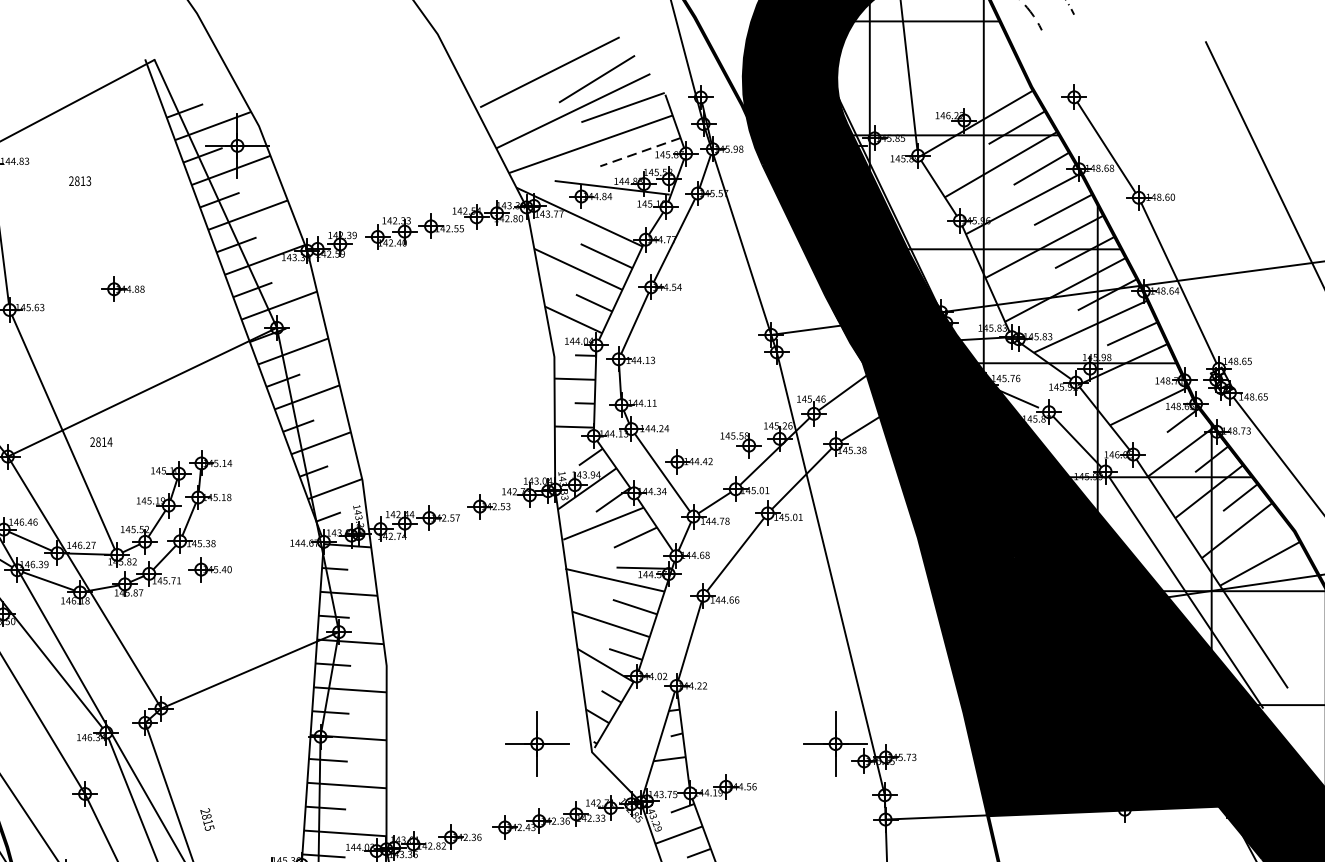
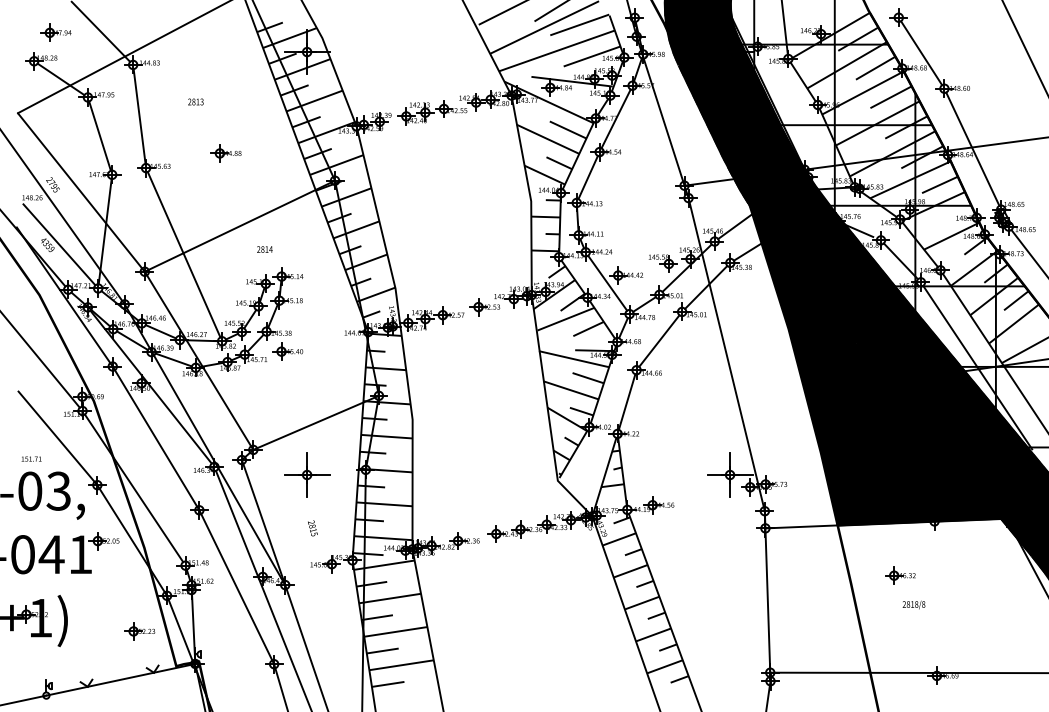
line: (639, 152) -> (591, 56), dashed -> solid
text: (79, 180) -> (195, 101), moved
text: (100, 442) -> (264, 249), moved
part: (537, 743) -> (307, 474), moved
text: (206, 819) -> (312, 528), moved

